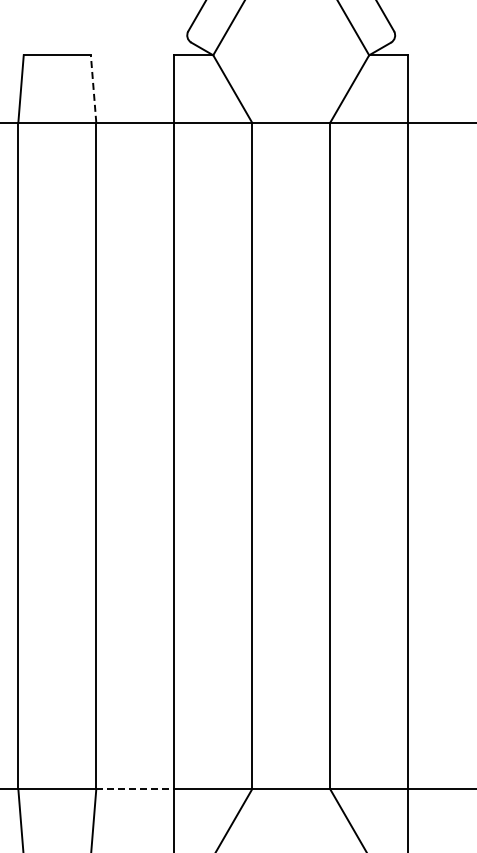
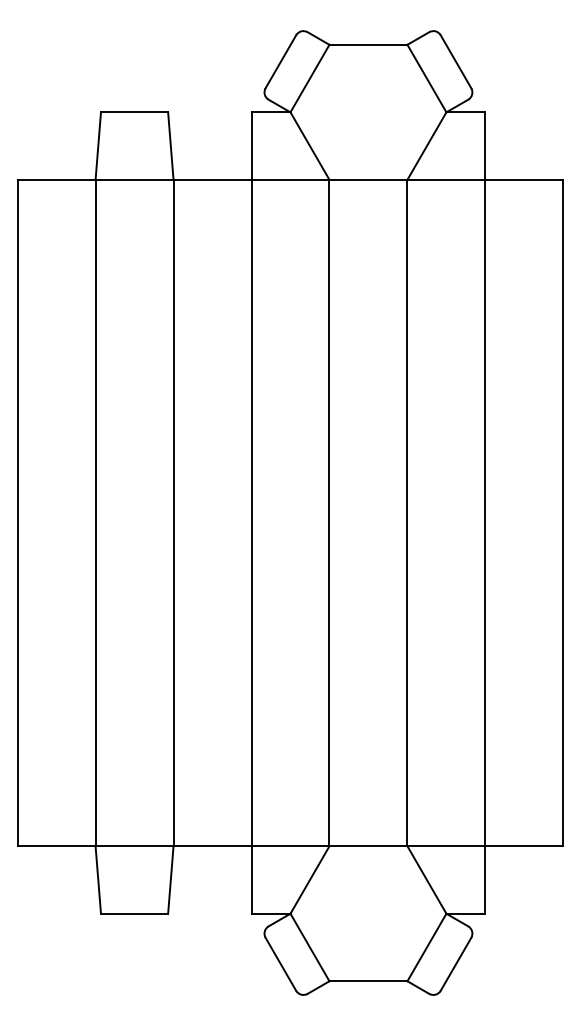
line: (93, 89) -> (170, 146), dashed -> solid
line: (135, 789) -> (212, 846), dashed -> solid

